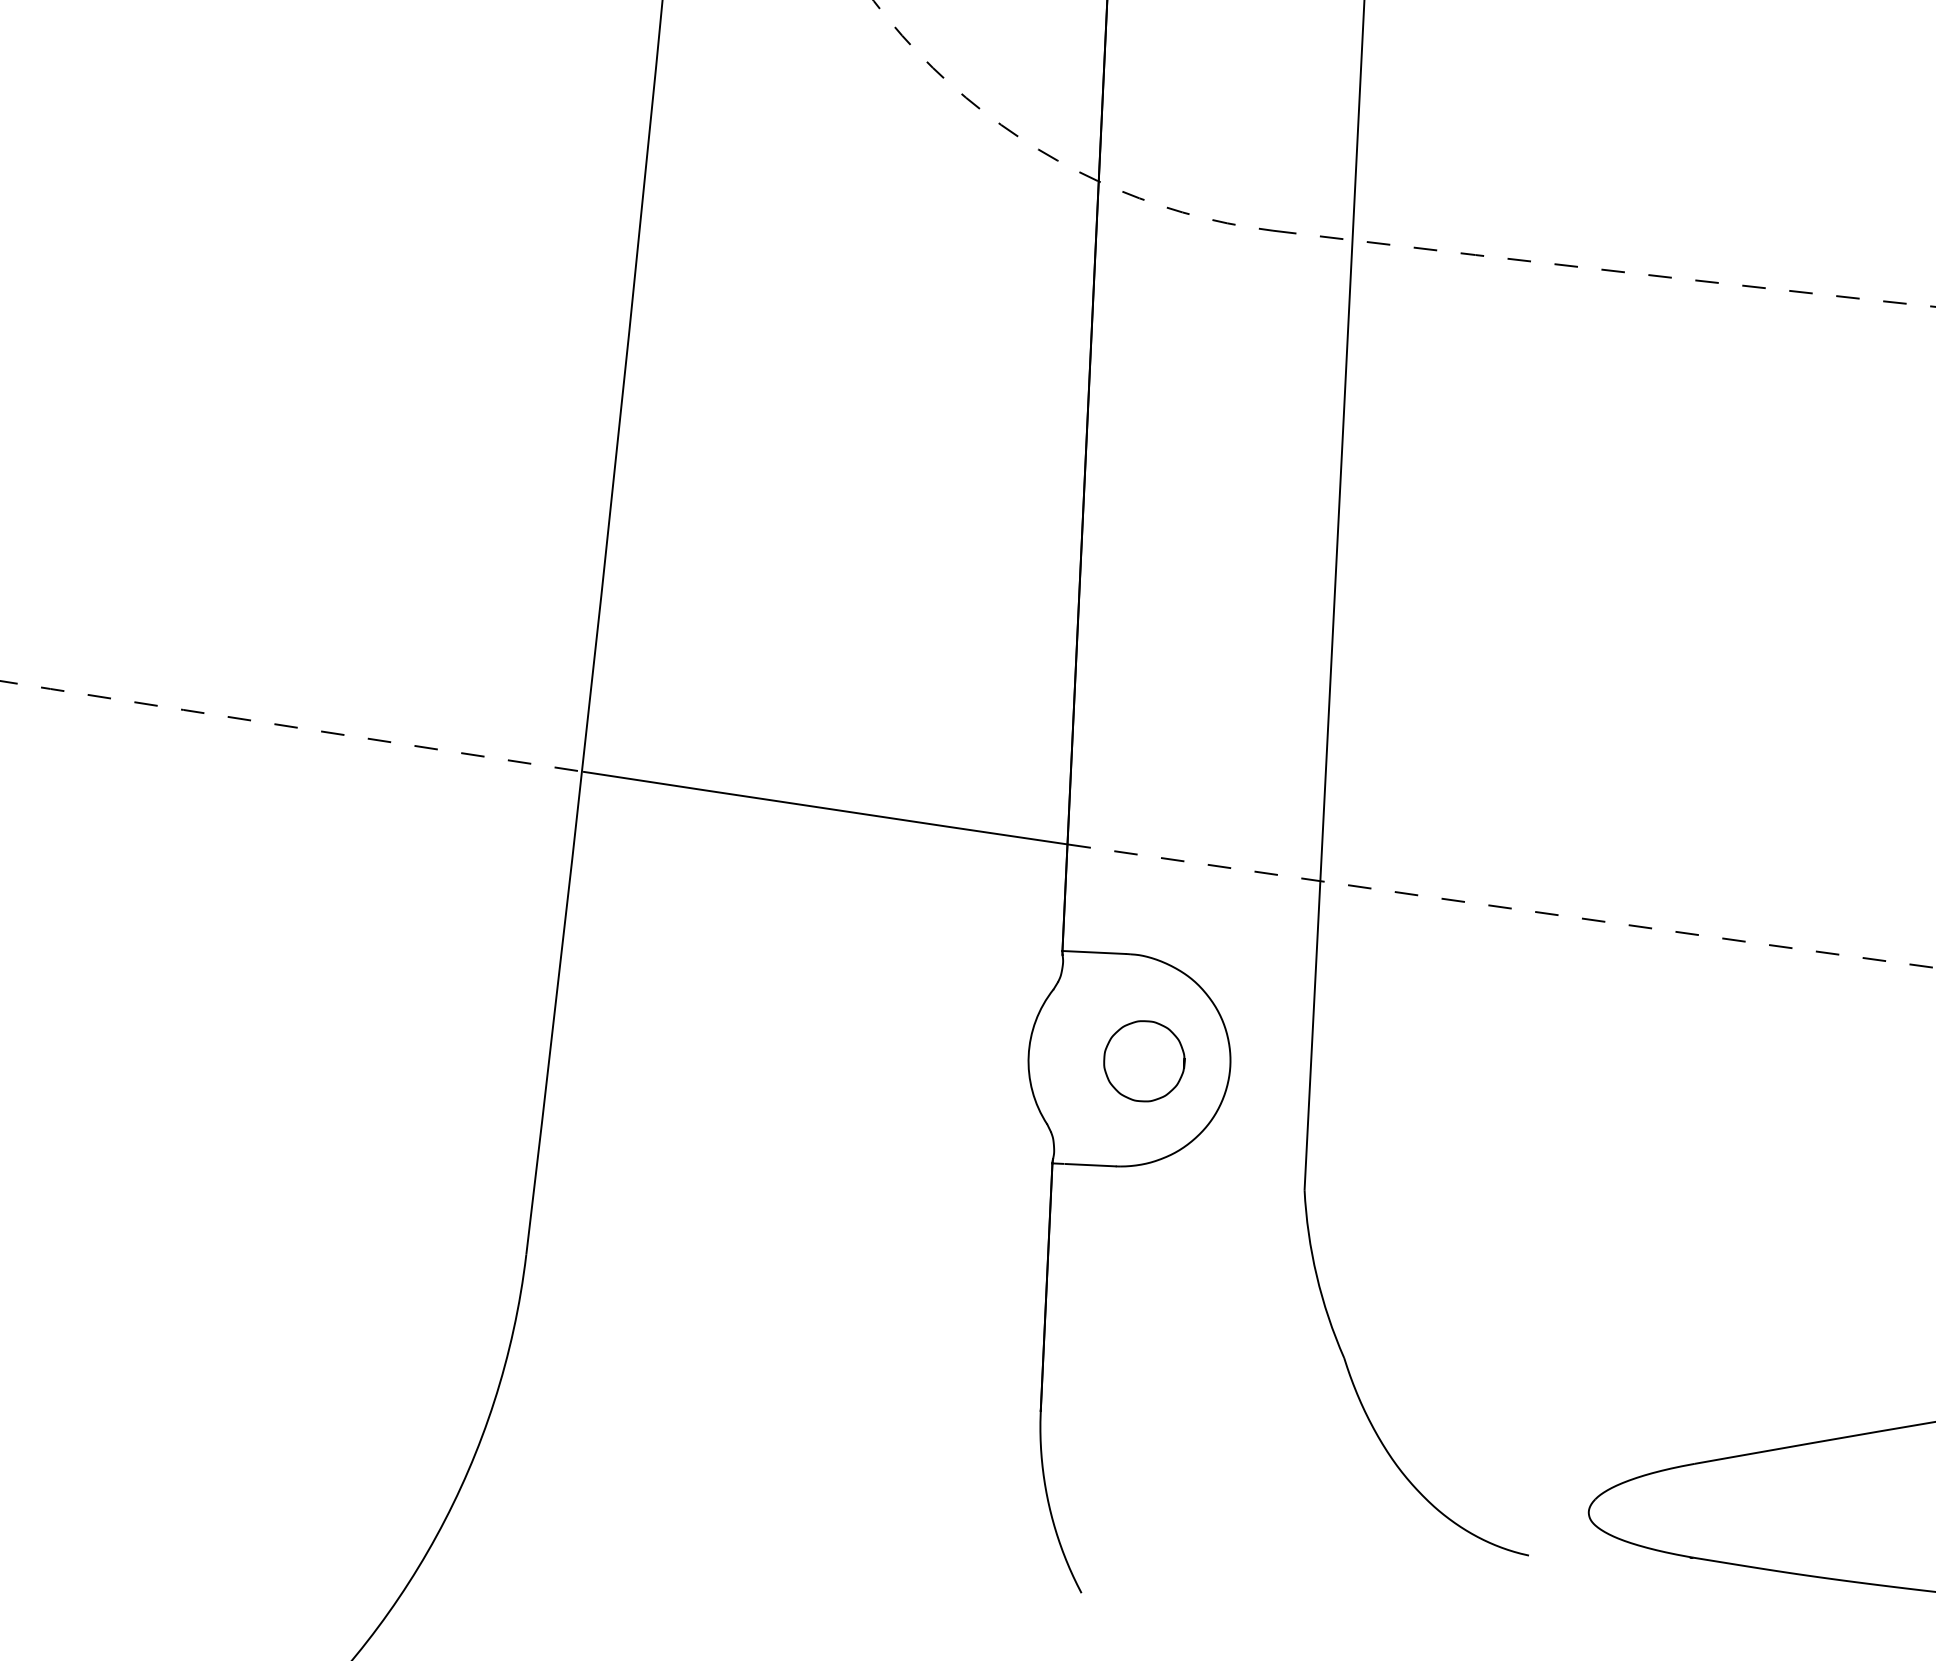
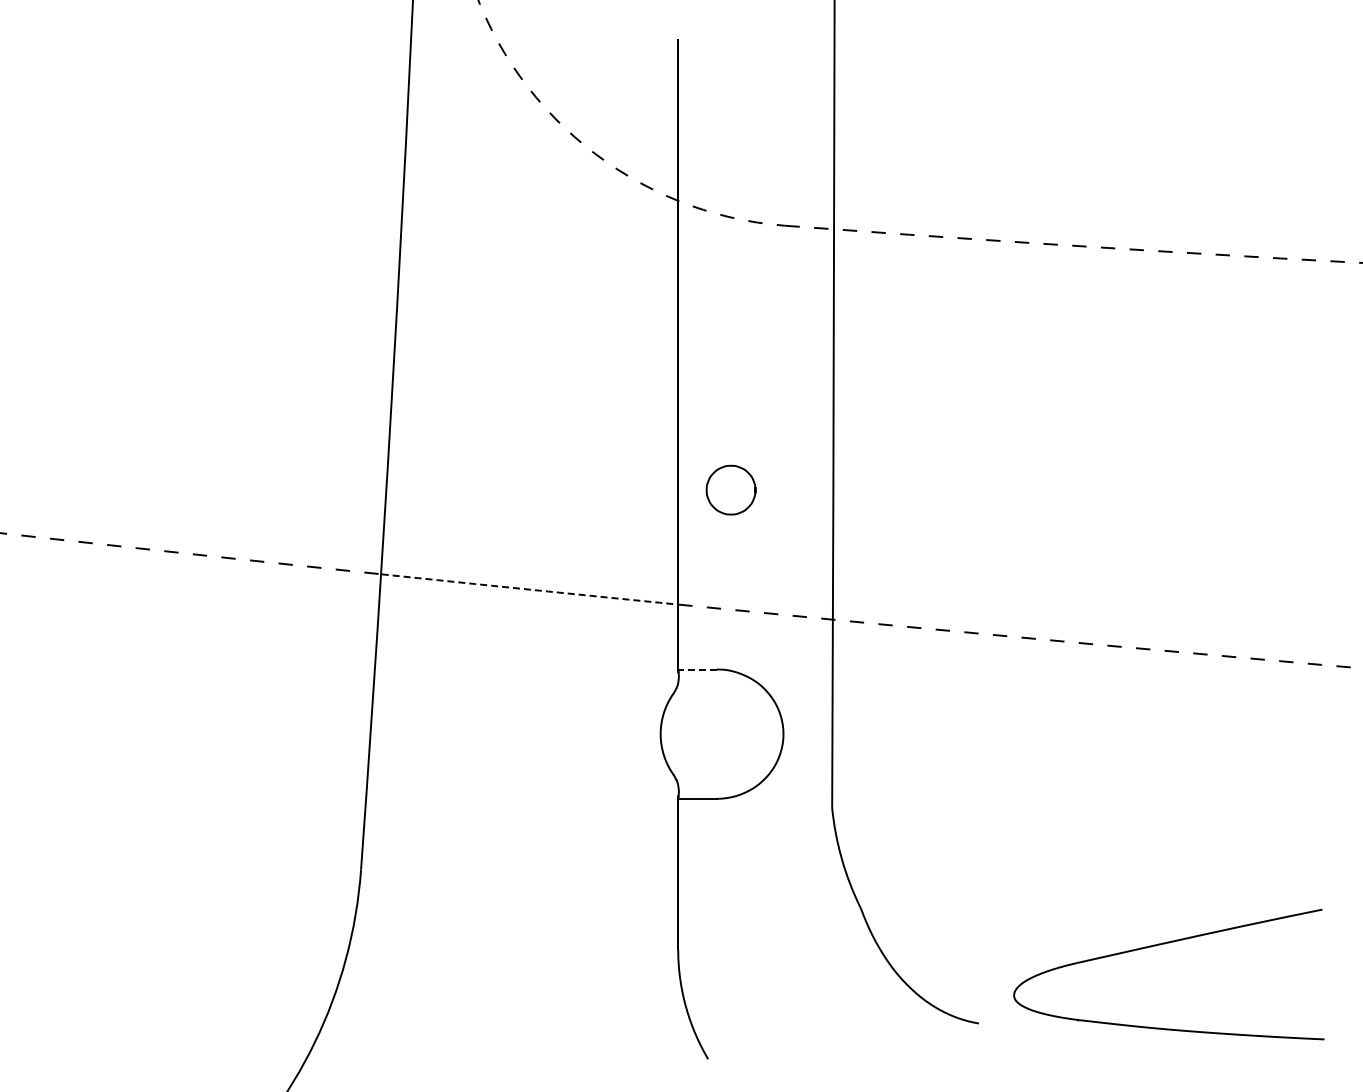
arc: (824, 808) -> (529, 589), solid -> dashed
line: (1092, 952) -> (696, 669), solid -> dashed
curve: (1128, 1026) -> (720, 469), moved

